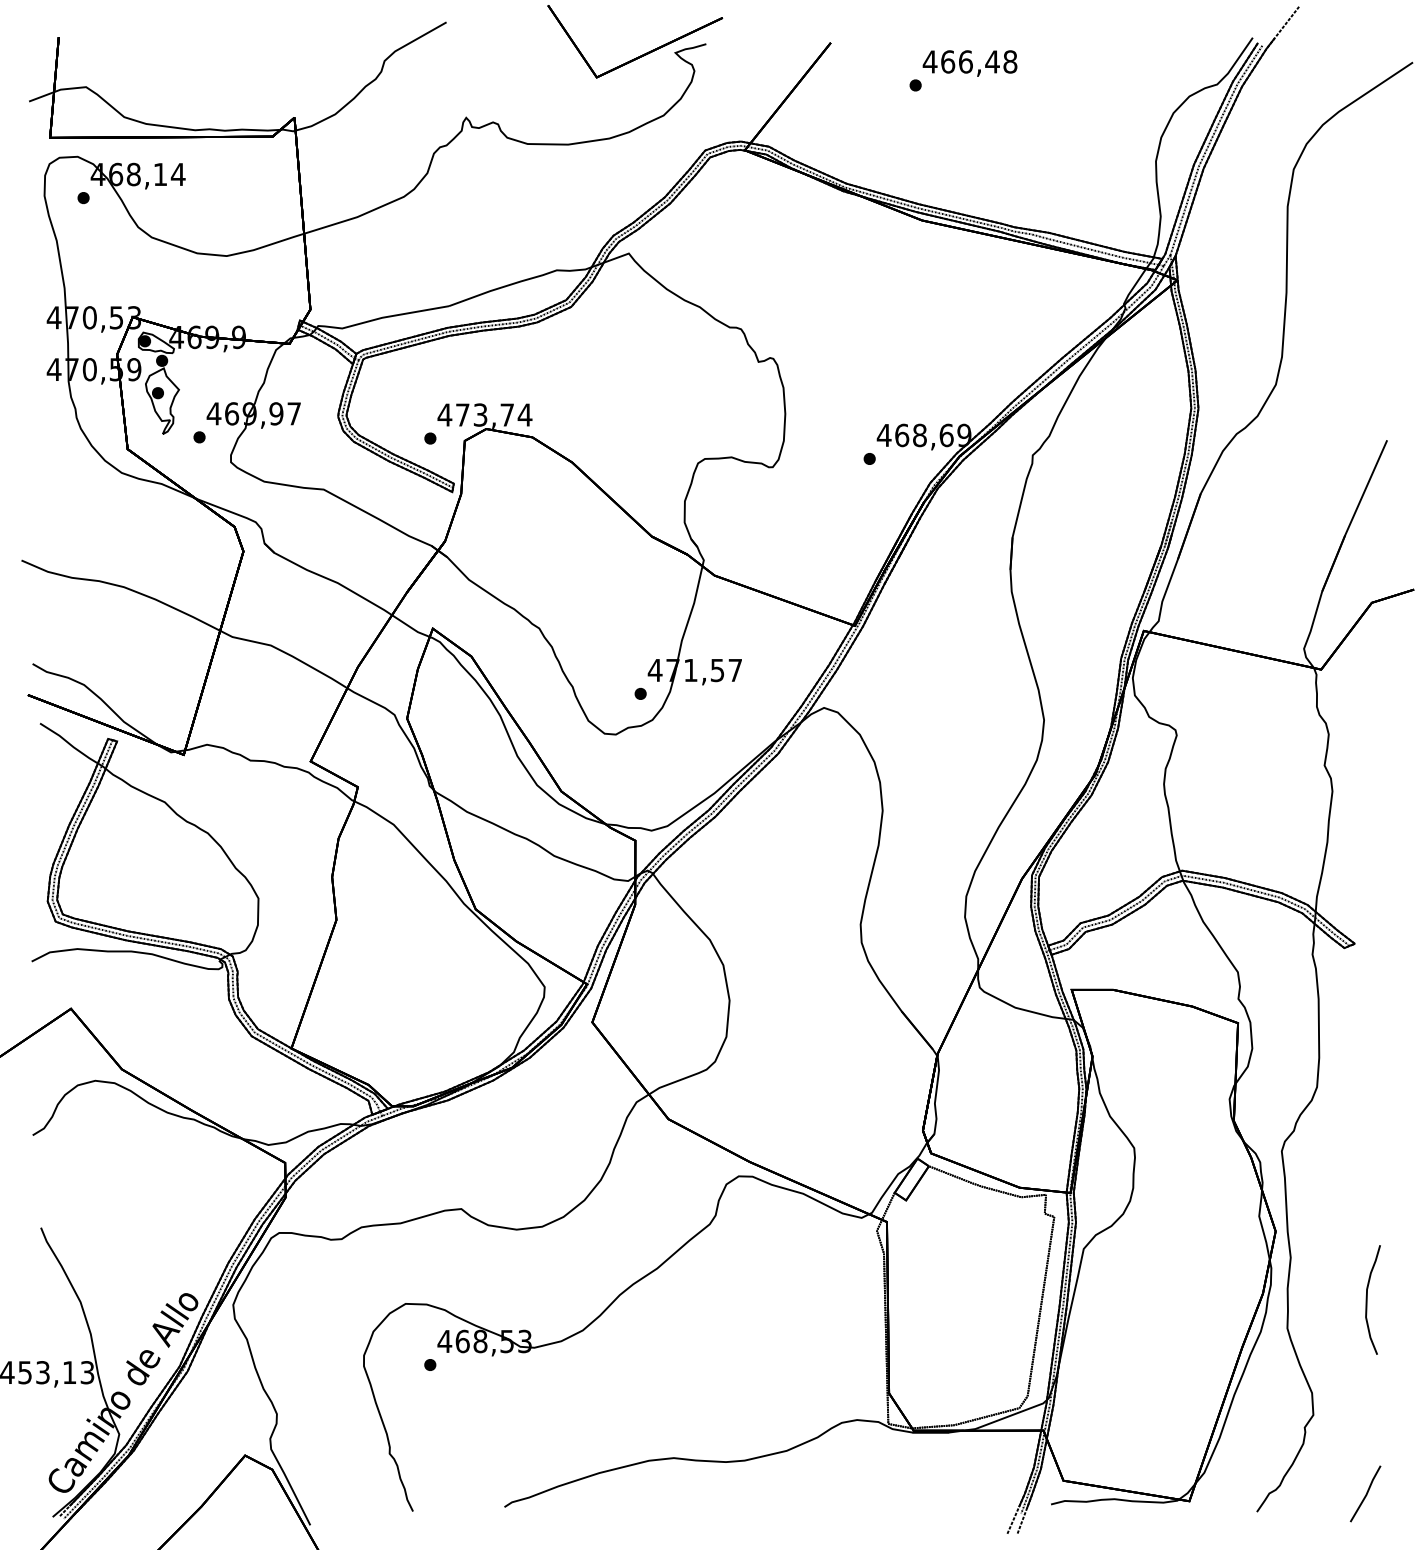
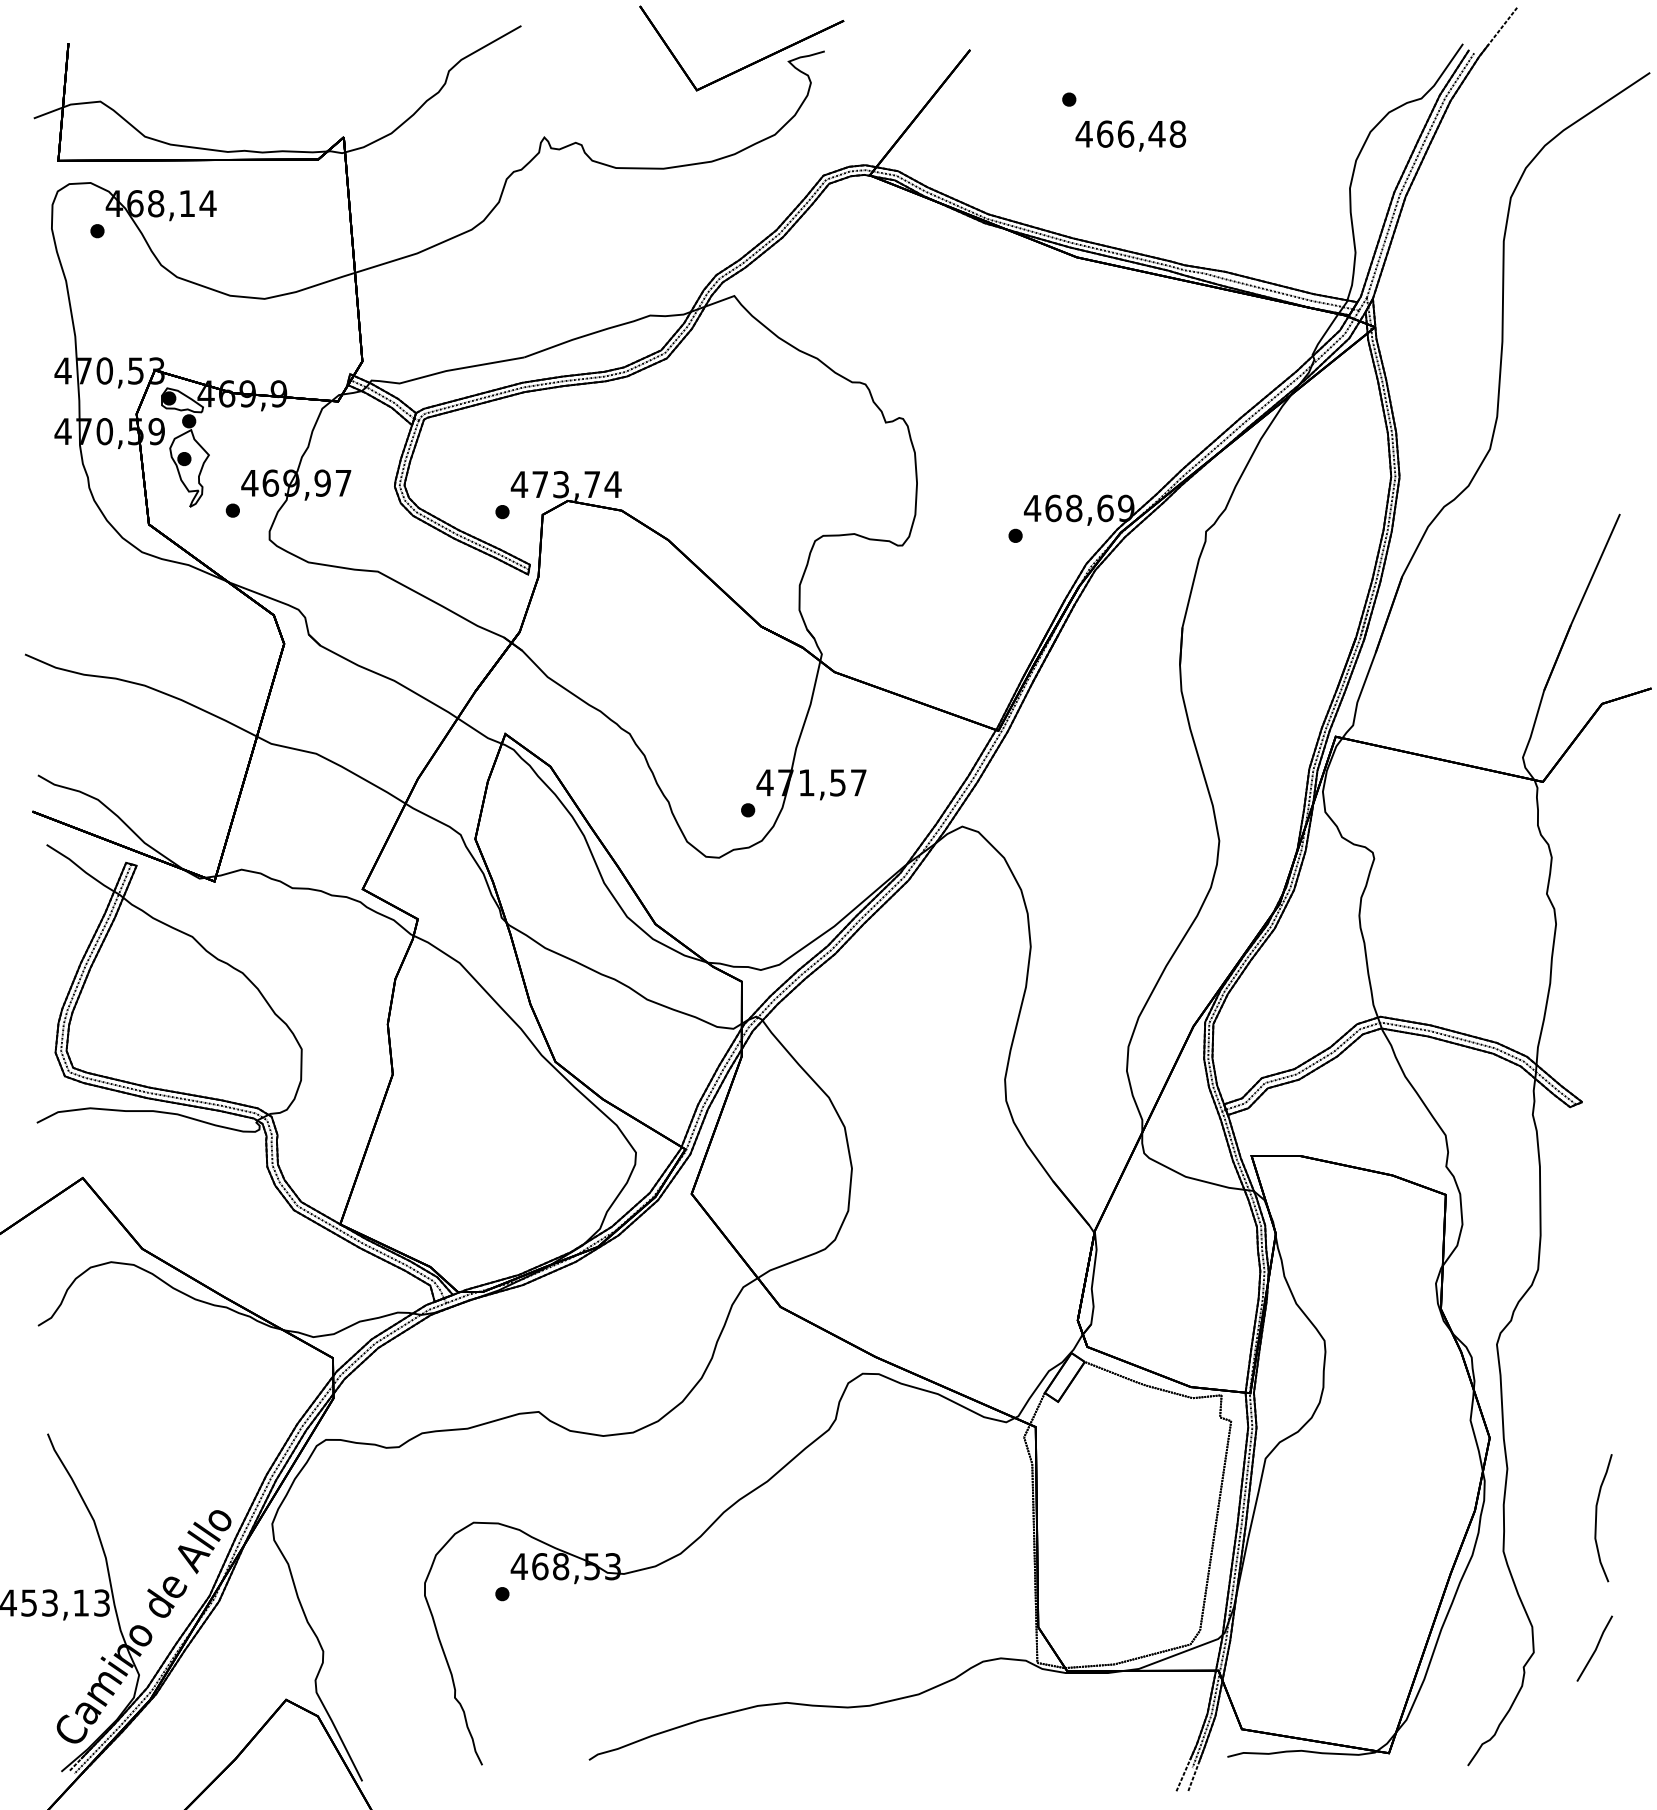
text: (969, 63) -> (1130, 135), moved
line: (1366, 1493) -> (1595, 1648), moved

